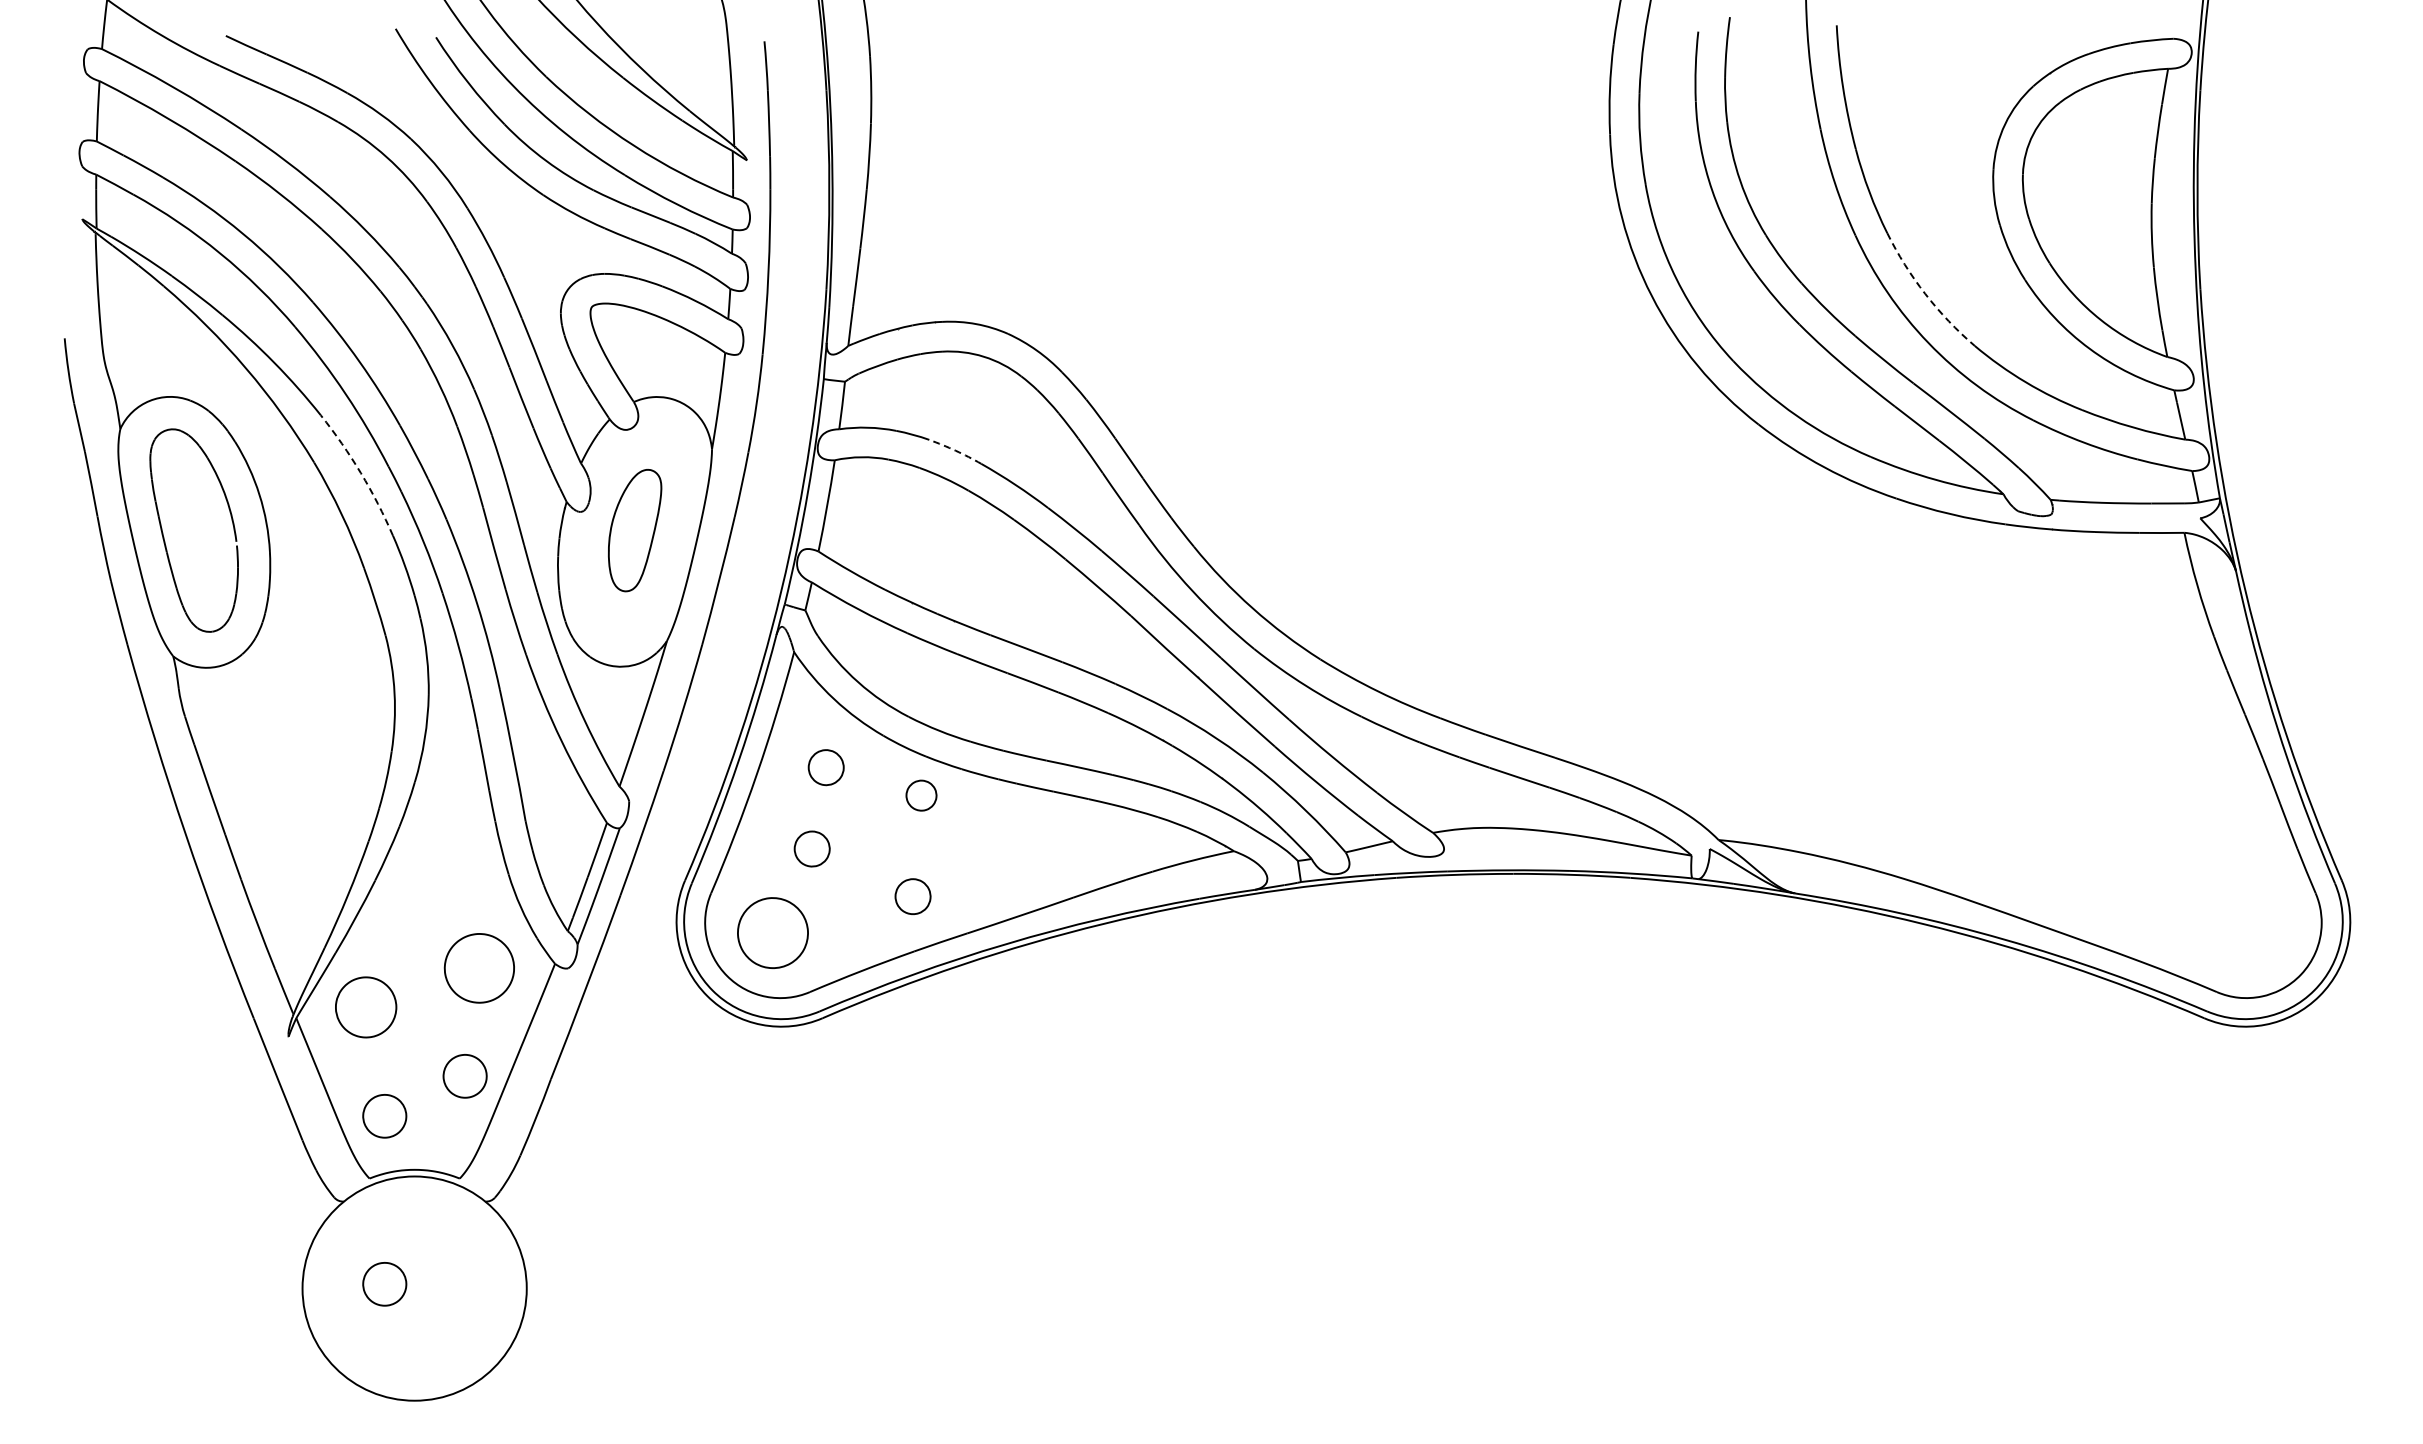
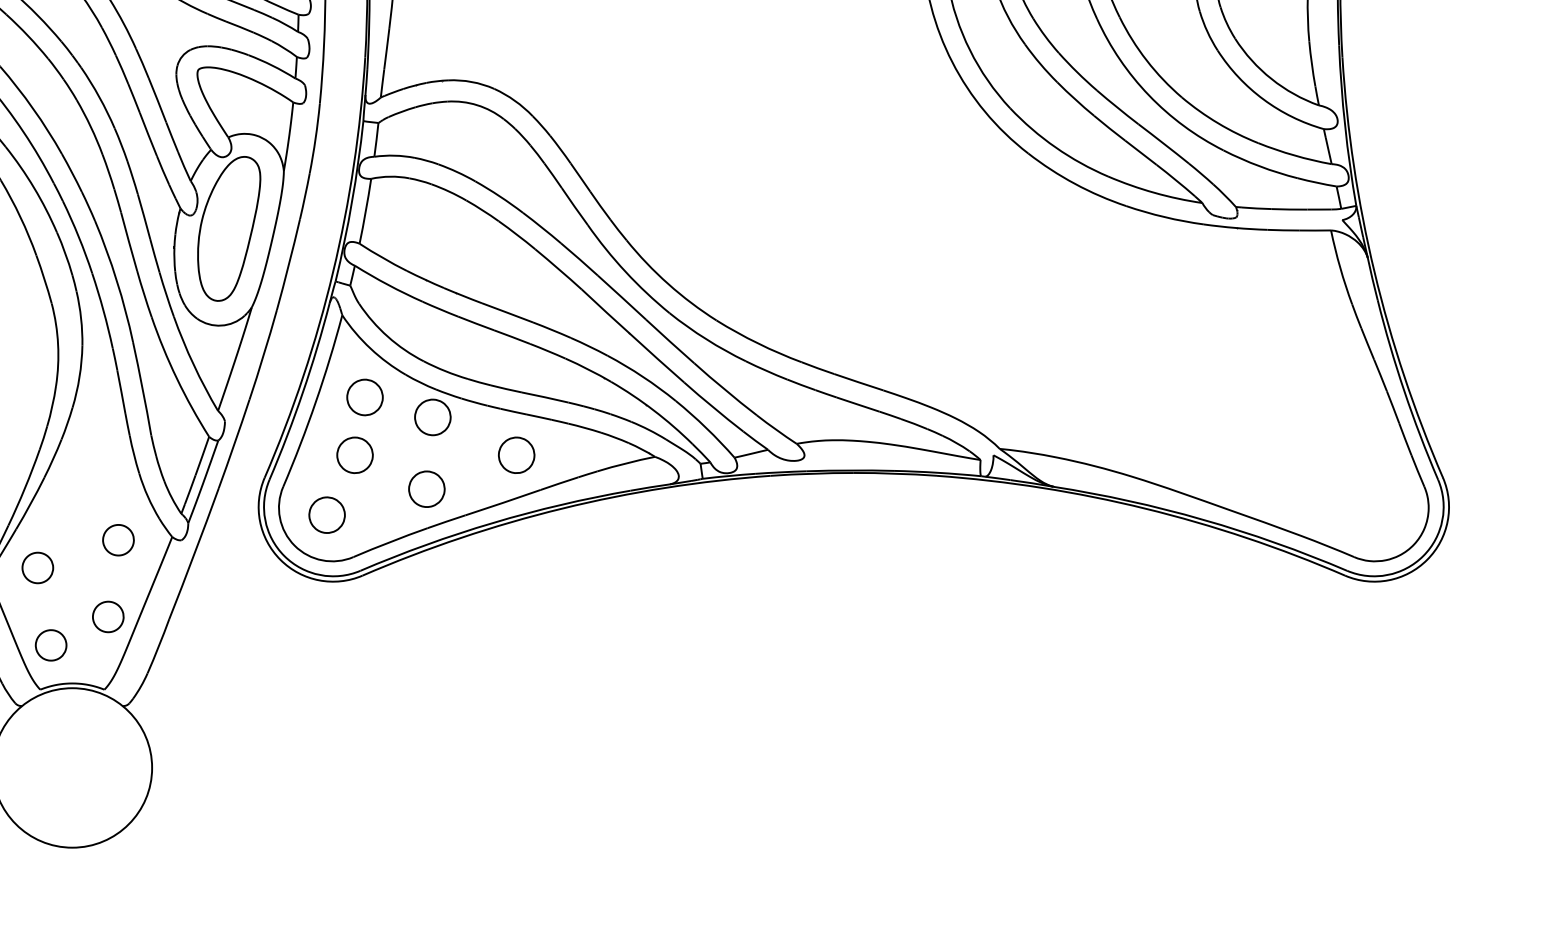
arc: (1925, 293) -> (1146, 60), dashed -> solid
arc: (955, 450) -> (457, 171), dashed -> solid
arc: (360, 473) -> (33, 188), dashed -> solid
part: (634, 530) -> (228, 228), size x1.67
part: (826, 767) -> (365, 397), size x1.43
part: (921, 795) -> (432, 417), size x1.67
part: (812, 848) -> (355, 454), size x1.43
part: (1039, 848) -> (516, 454), added
part: (912, 896) -> (426, 489), size x1.43
part: (772, 933) -> (326, 515), size x0.71
part: (479, 968) -> (118, 540), size x0.62
part: (365, 1007) -> (37, 568), size x0.71
part: (384, 1284) -> (50, 765), removed

